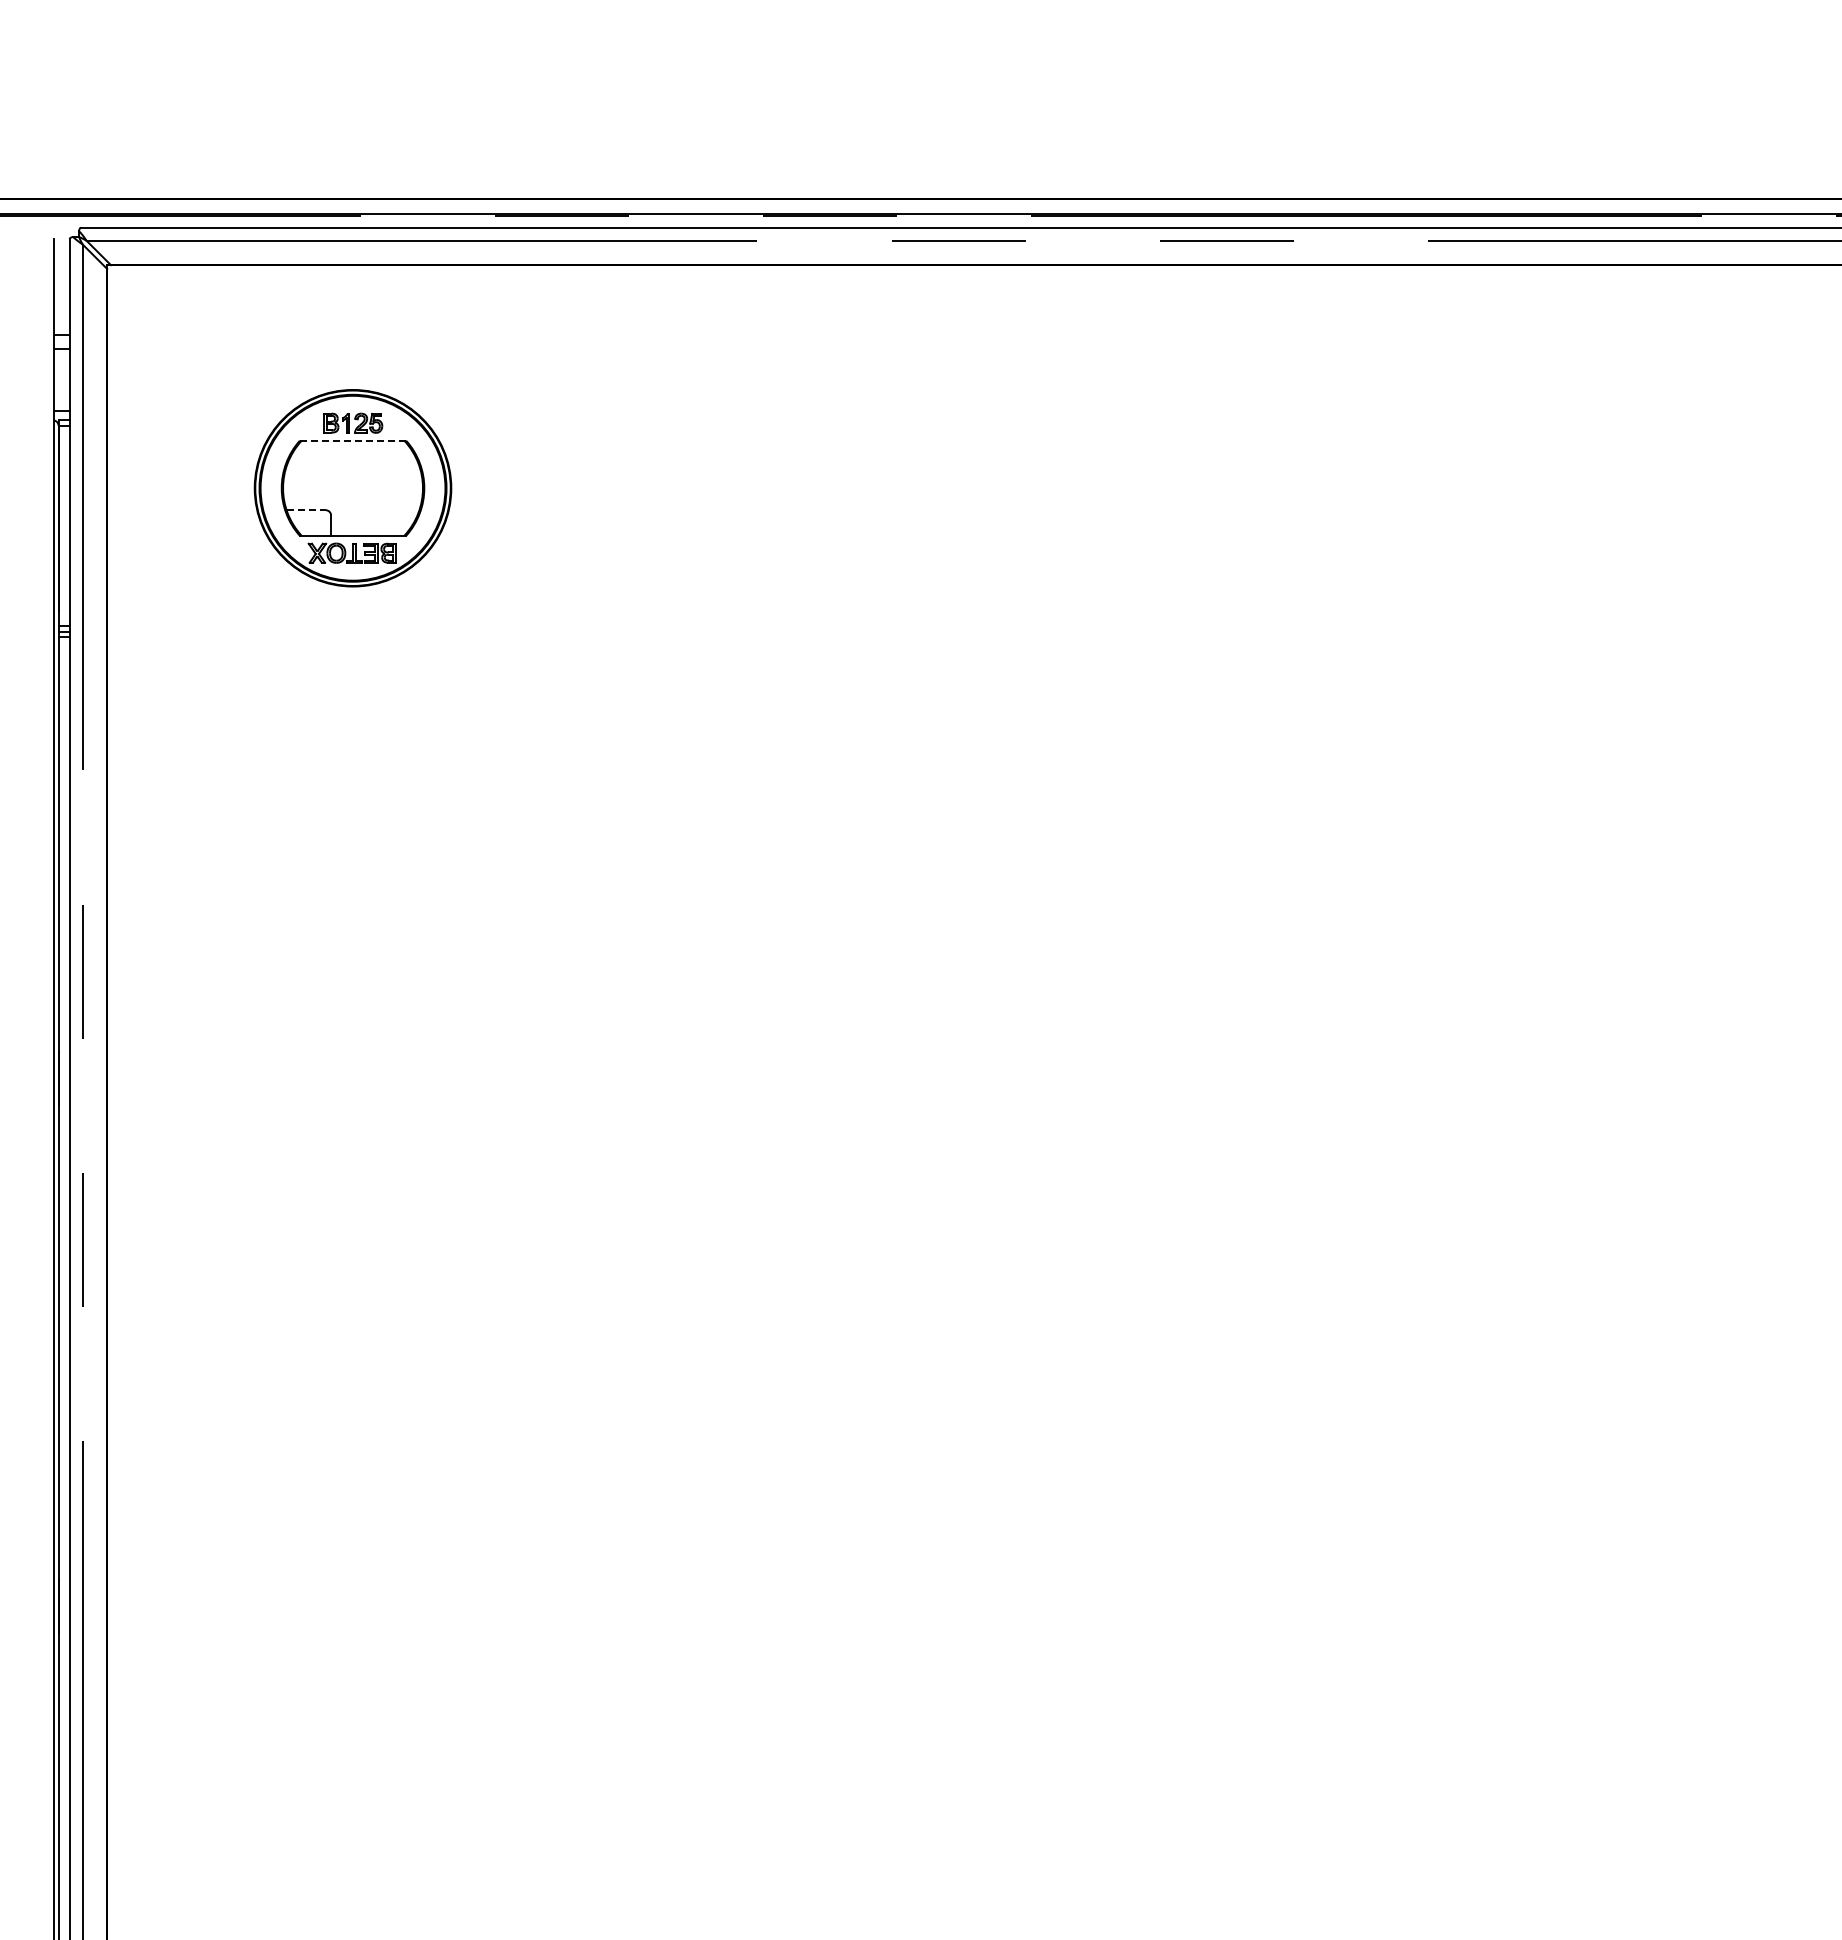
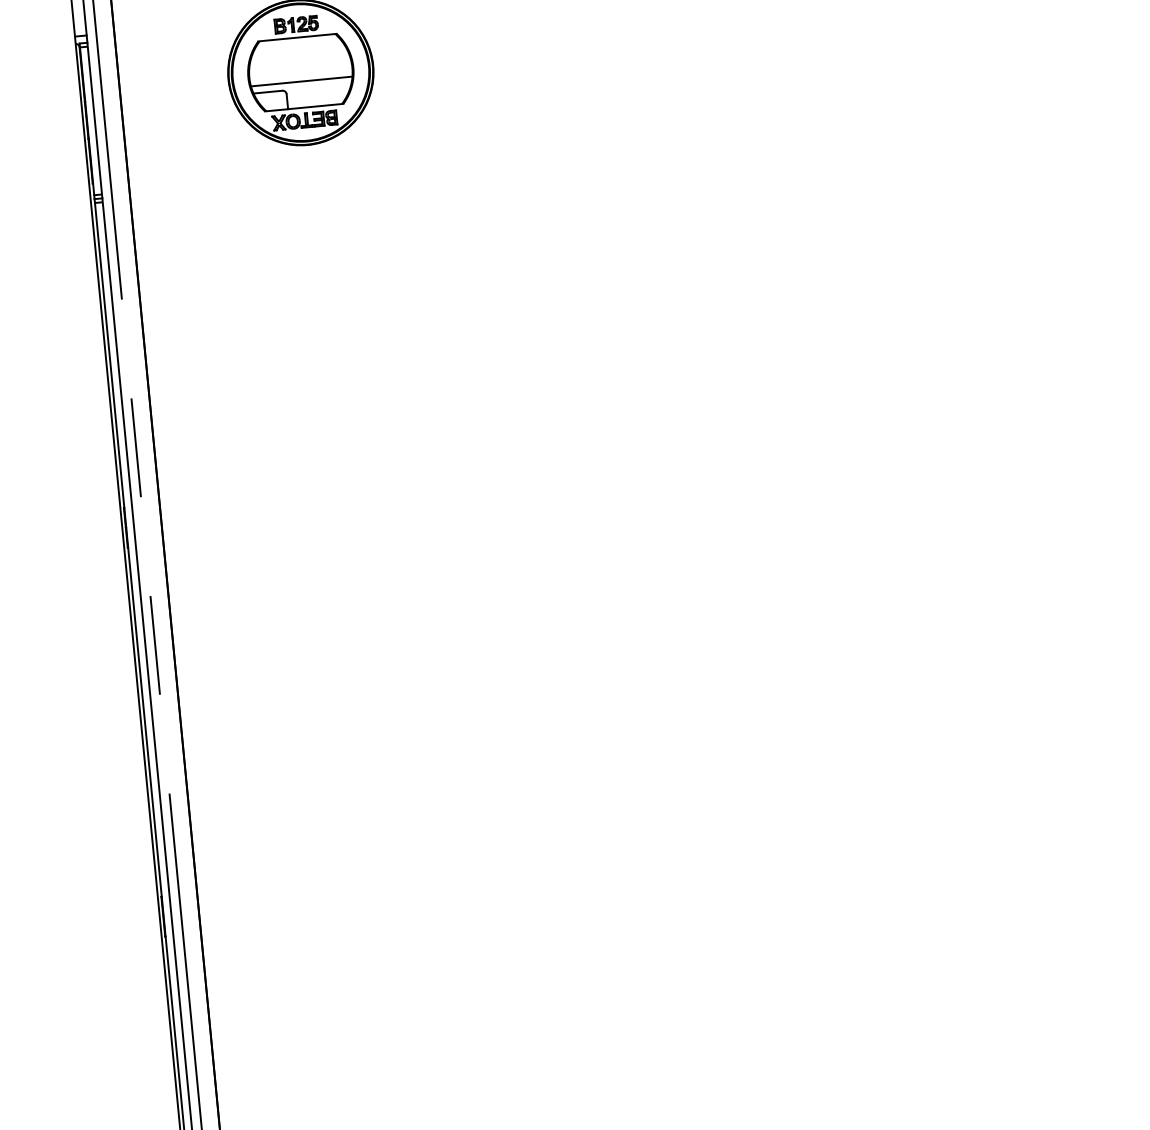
line: (352, 440) -> (297, 37), dashed -> solid
line: (352, 500) -> (301, 81), added
line: (306, 510) -> (268, 92), dashed -> solid

